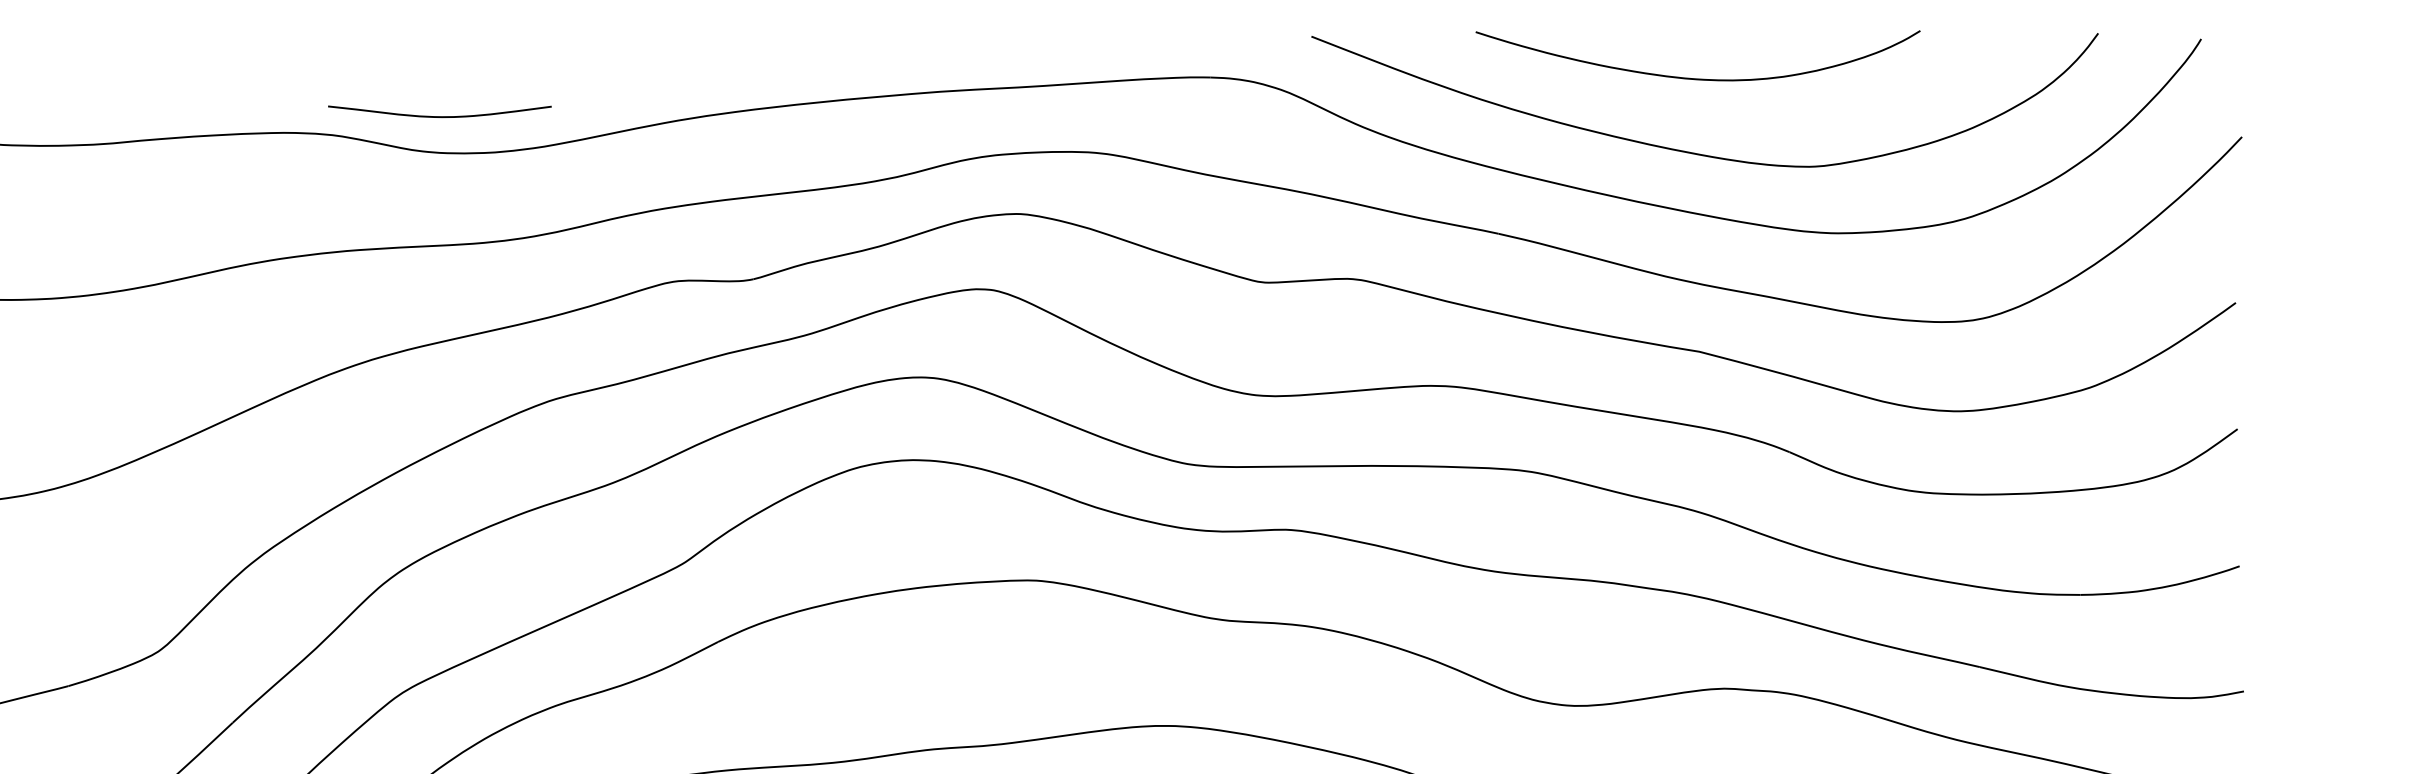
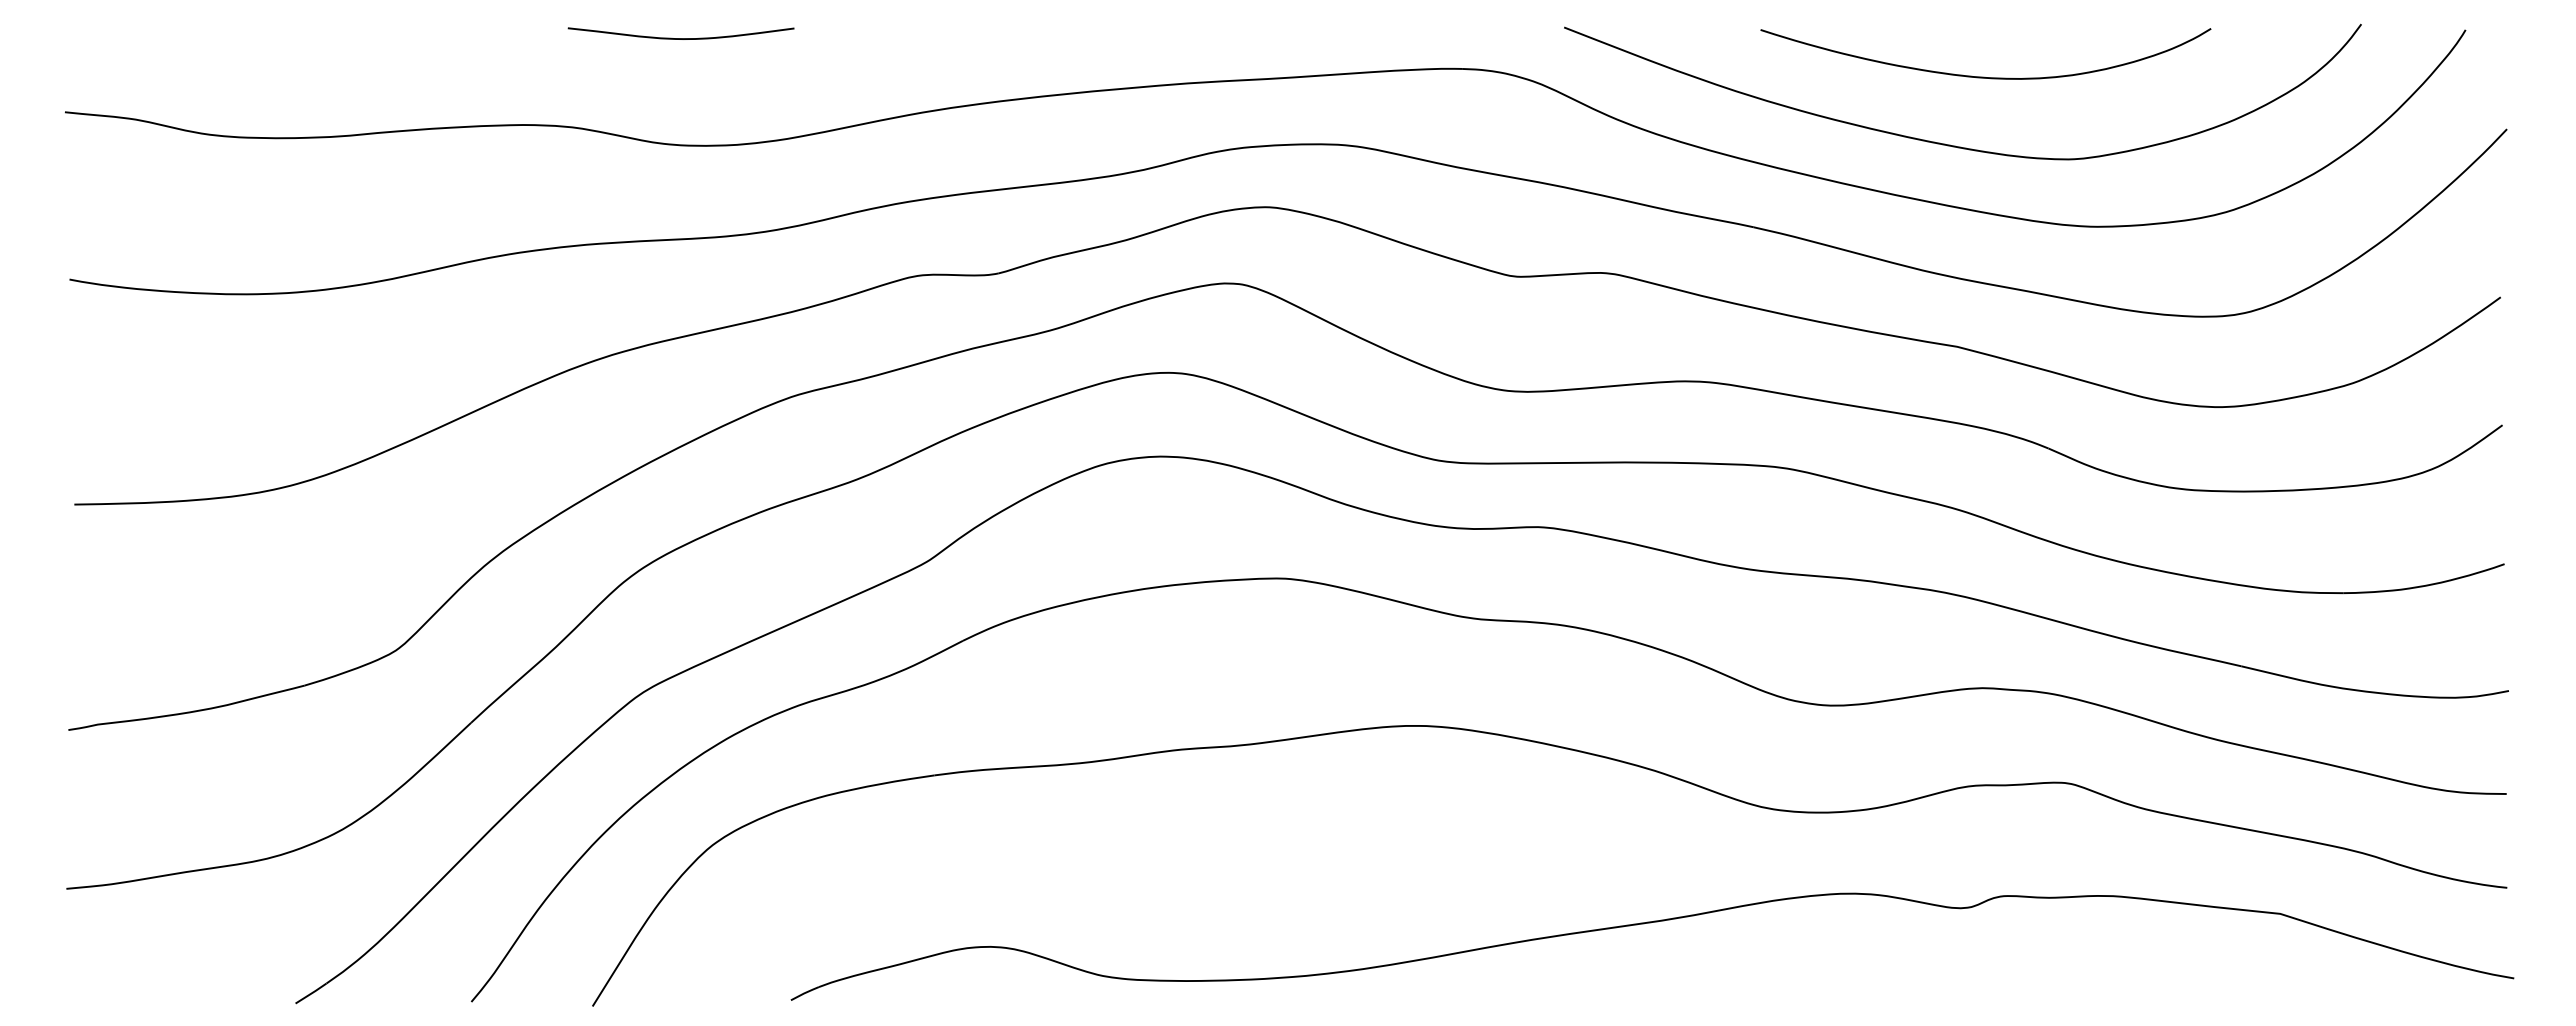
curve: (1696, 78) -> (1984, 76), moved
curve: (439, 116) -> (680, 38), moved

